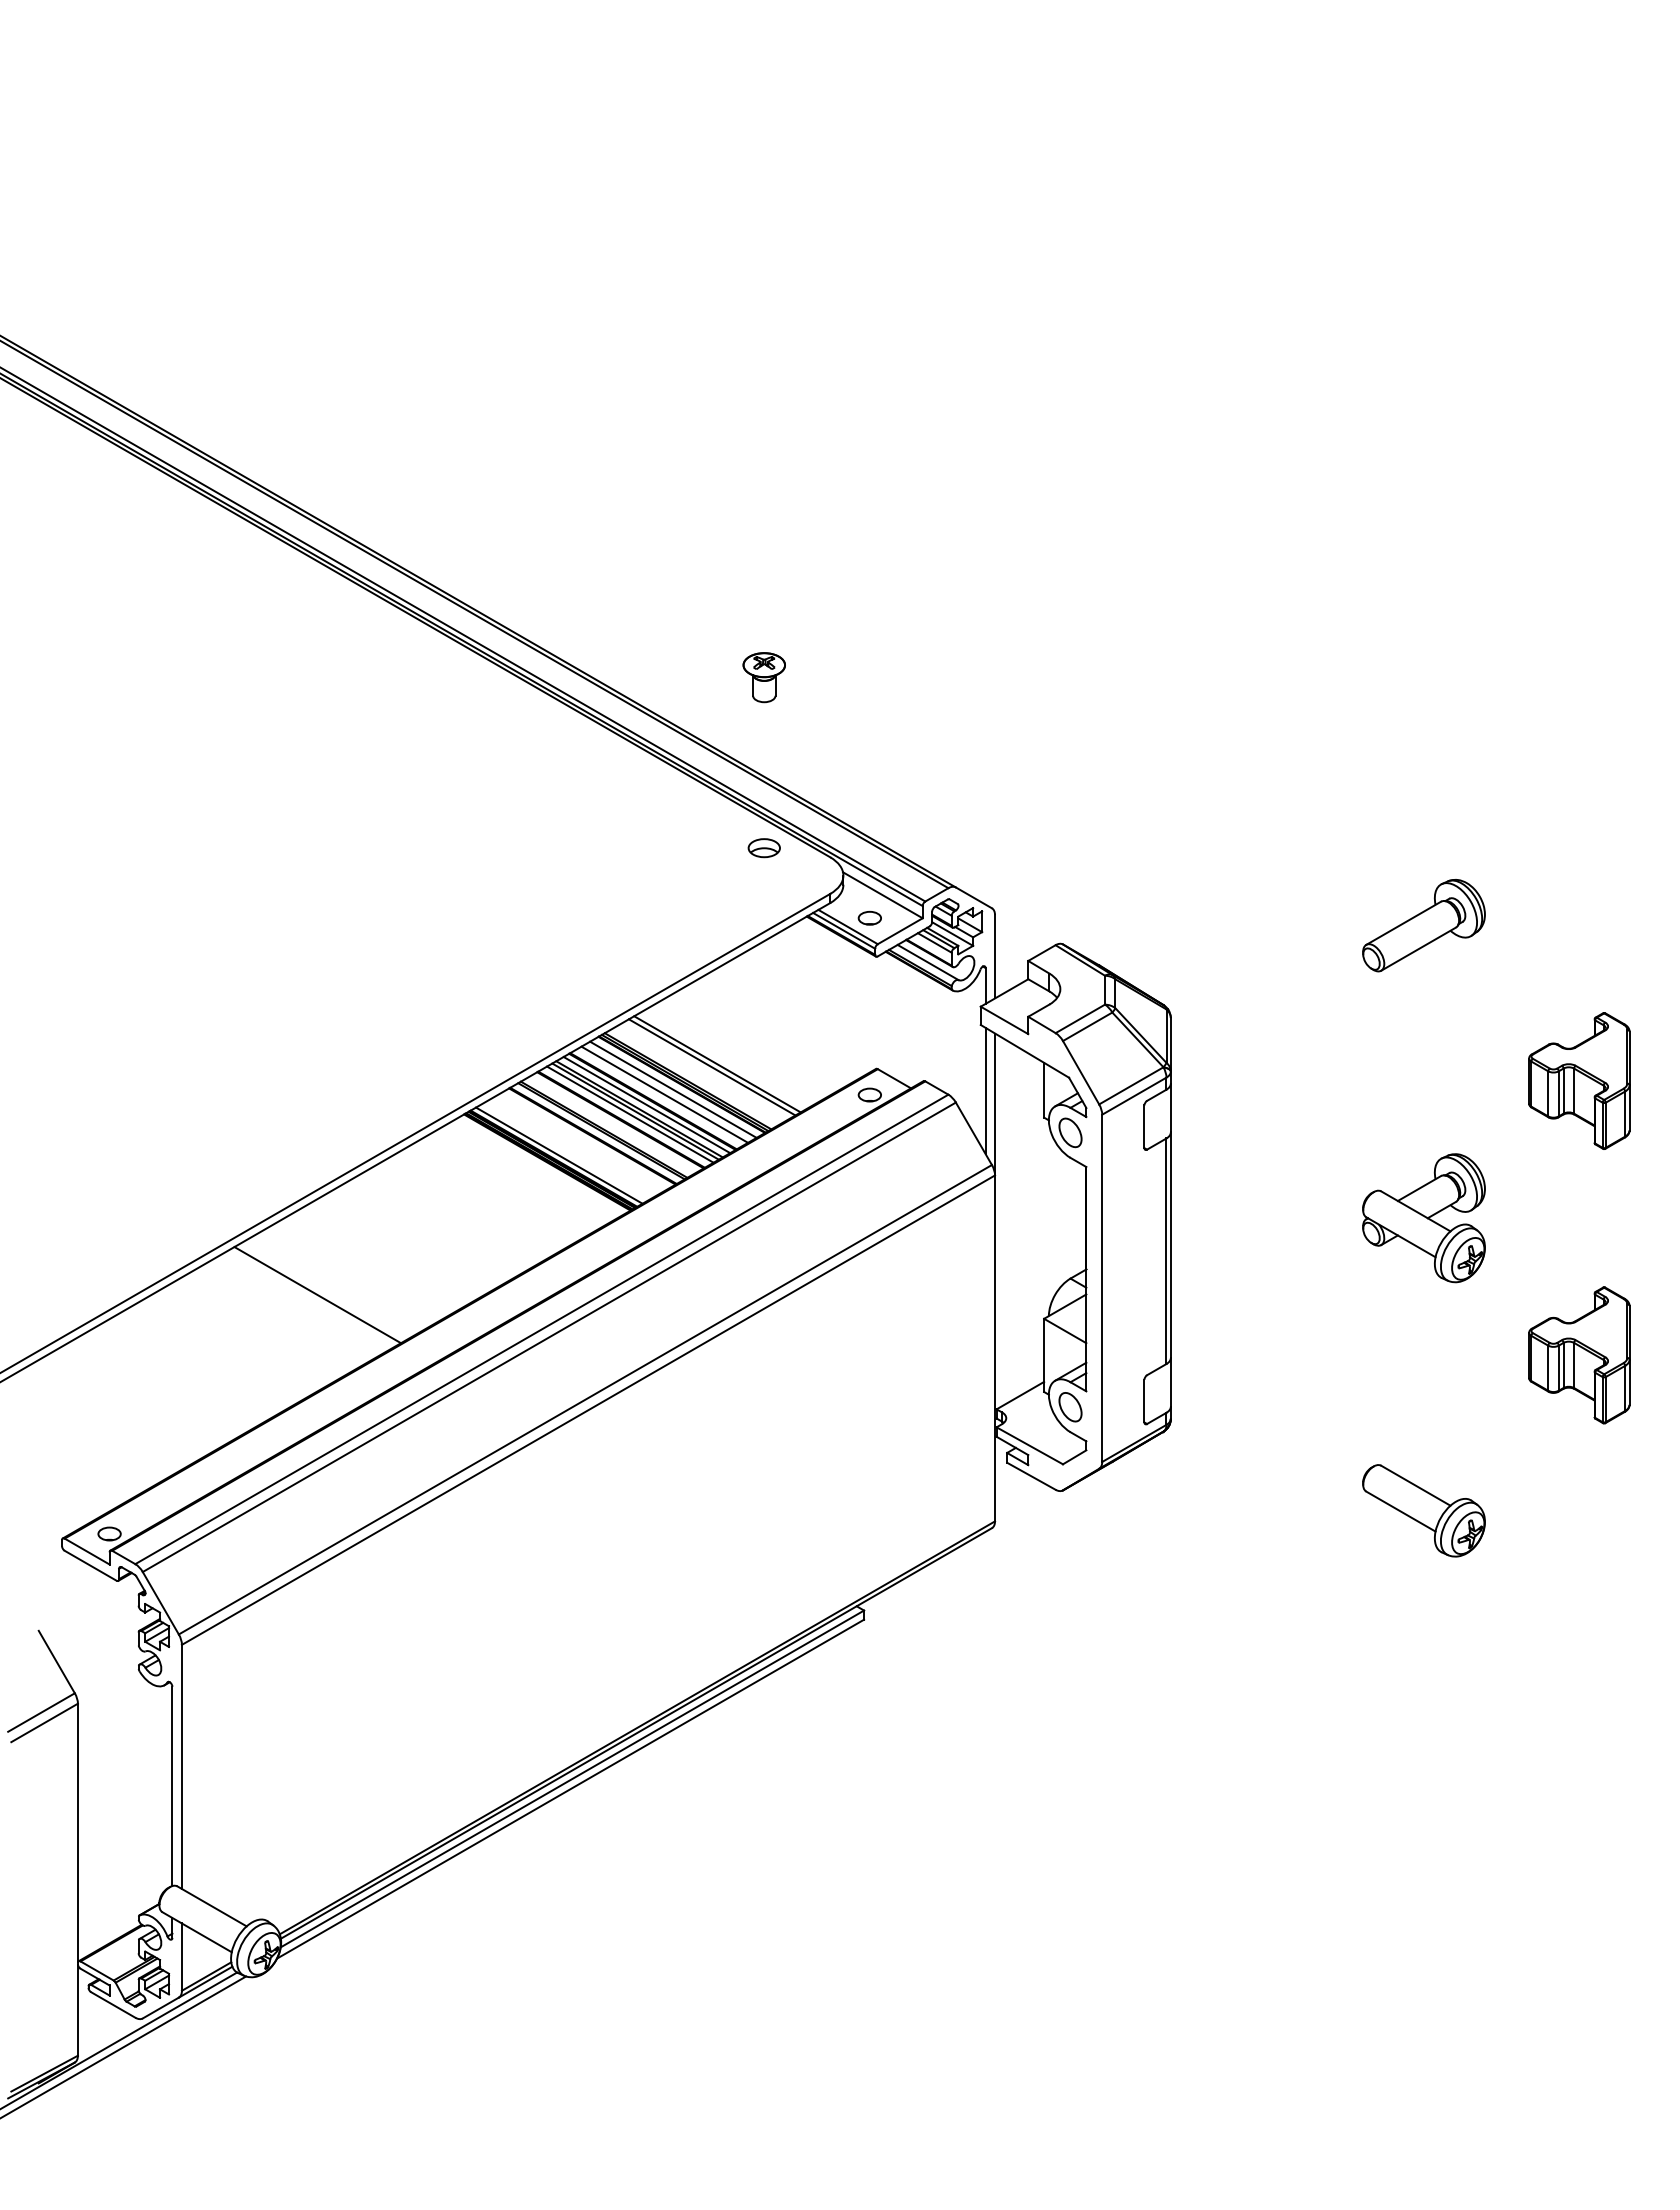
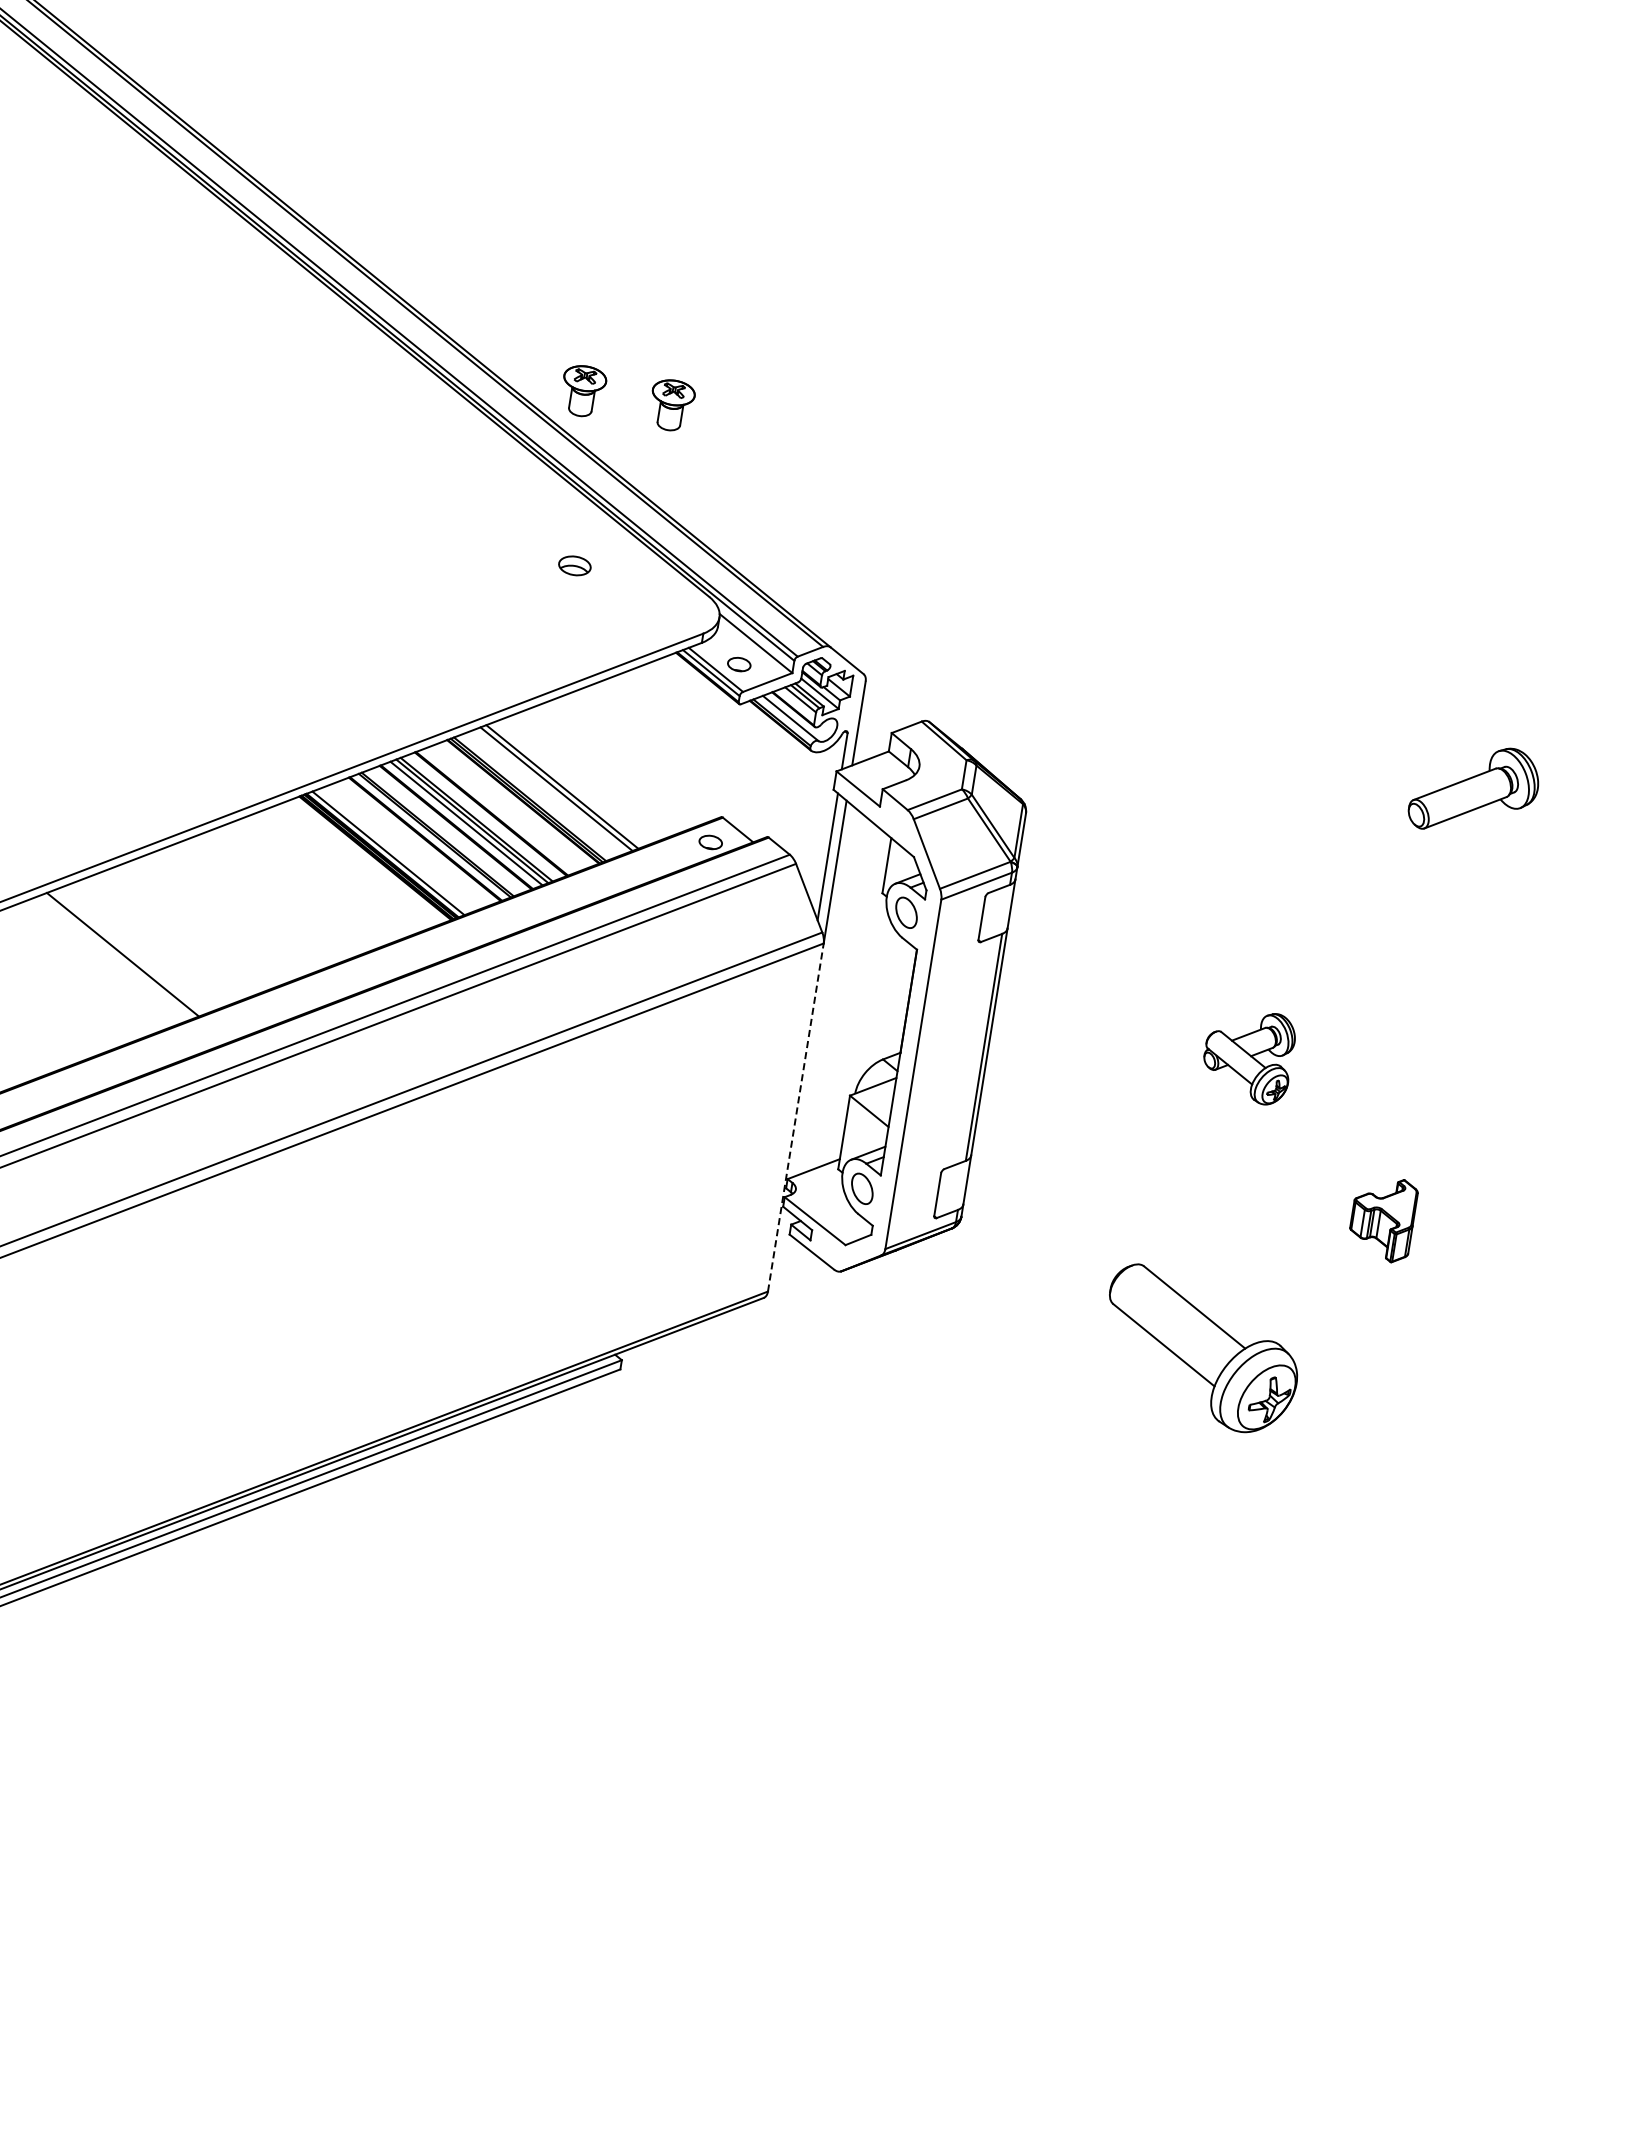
part: (675, 677) -> (582, 390), added
part: (763, 848) -> (574, 566), moved
part: (1423, 925) -> (1474, 789), moved
part: (1579, 1080) -> (1427, 942), removed
line: (673, 1089) -> (514, 805), removed
line: (664, 1094) -> (504, 808), removed
line: (646, 1104) -> (484, 815), removed
part: (1423, 1218) -> (1247, 1055), size x0.7
line: (995, 1348) -> (796, 1117), solid -> dashed
part: (1579, 1355) -> (1382, 1218), size x0.6
part: (1423, 1510) -> (1200, 1349), size x1.6

